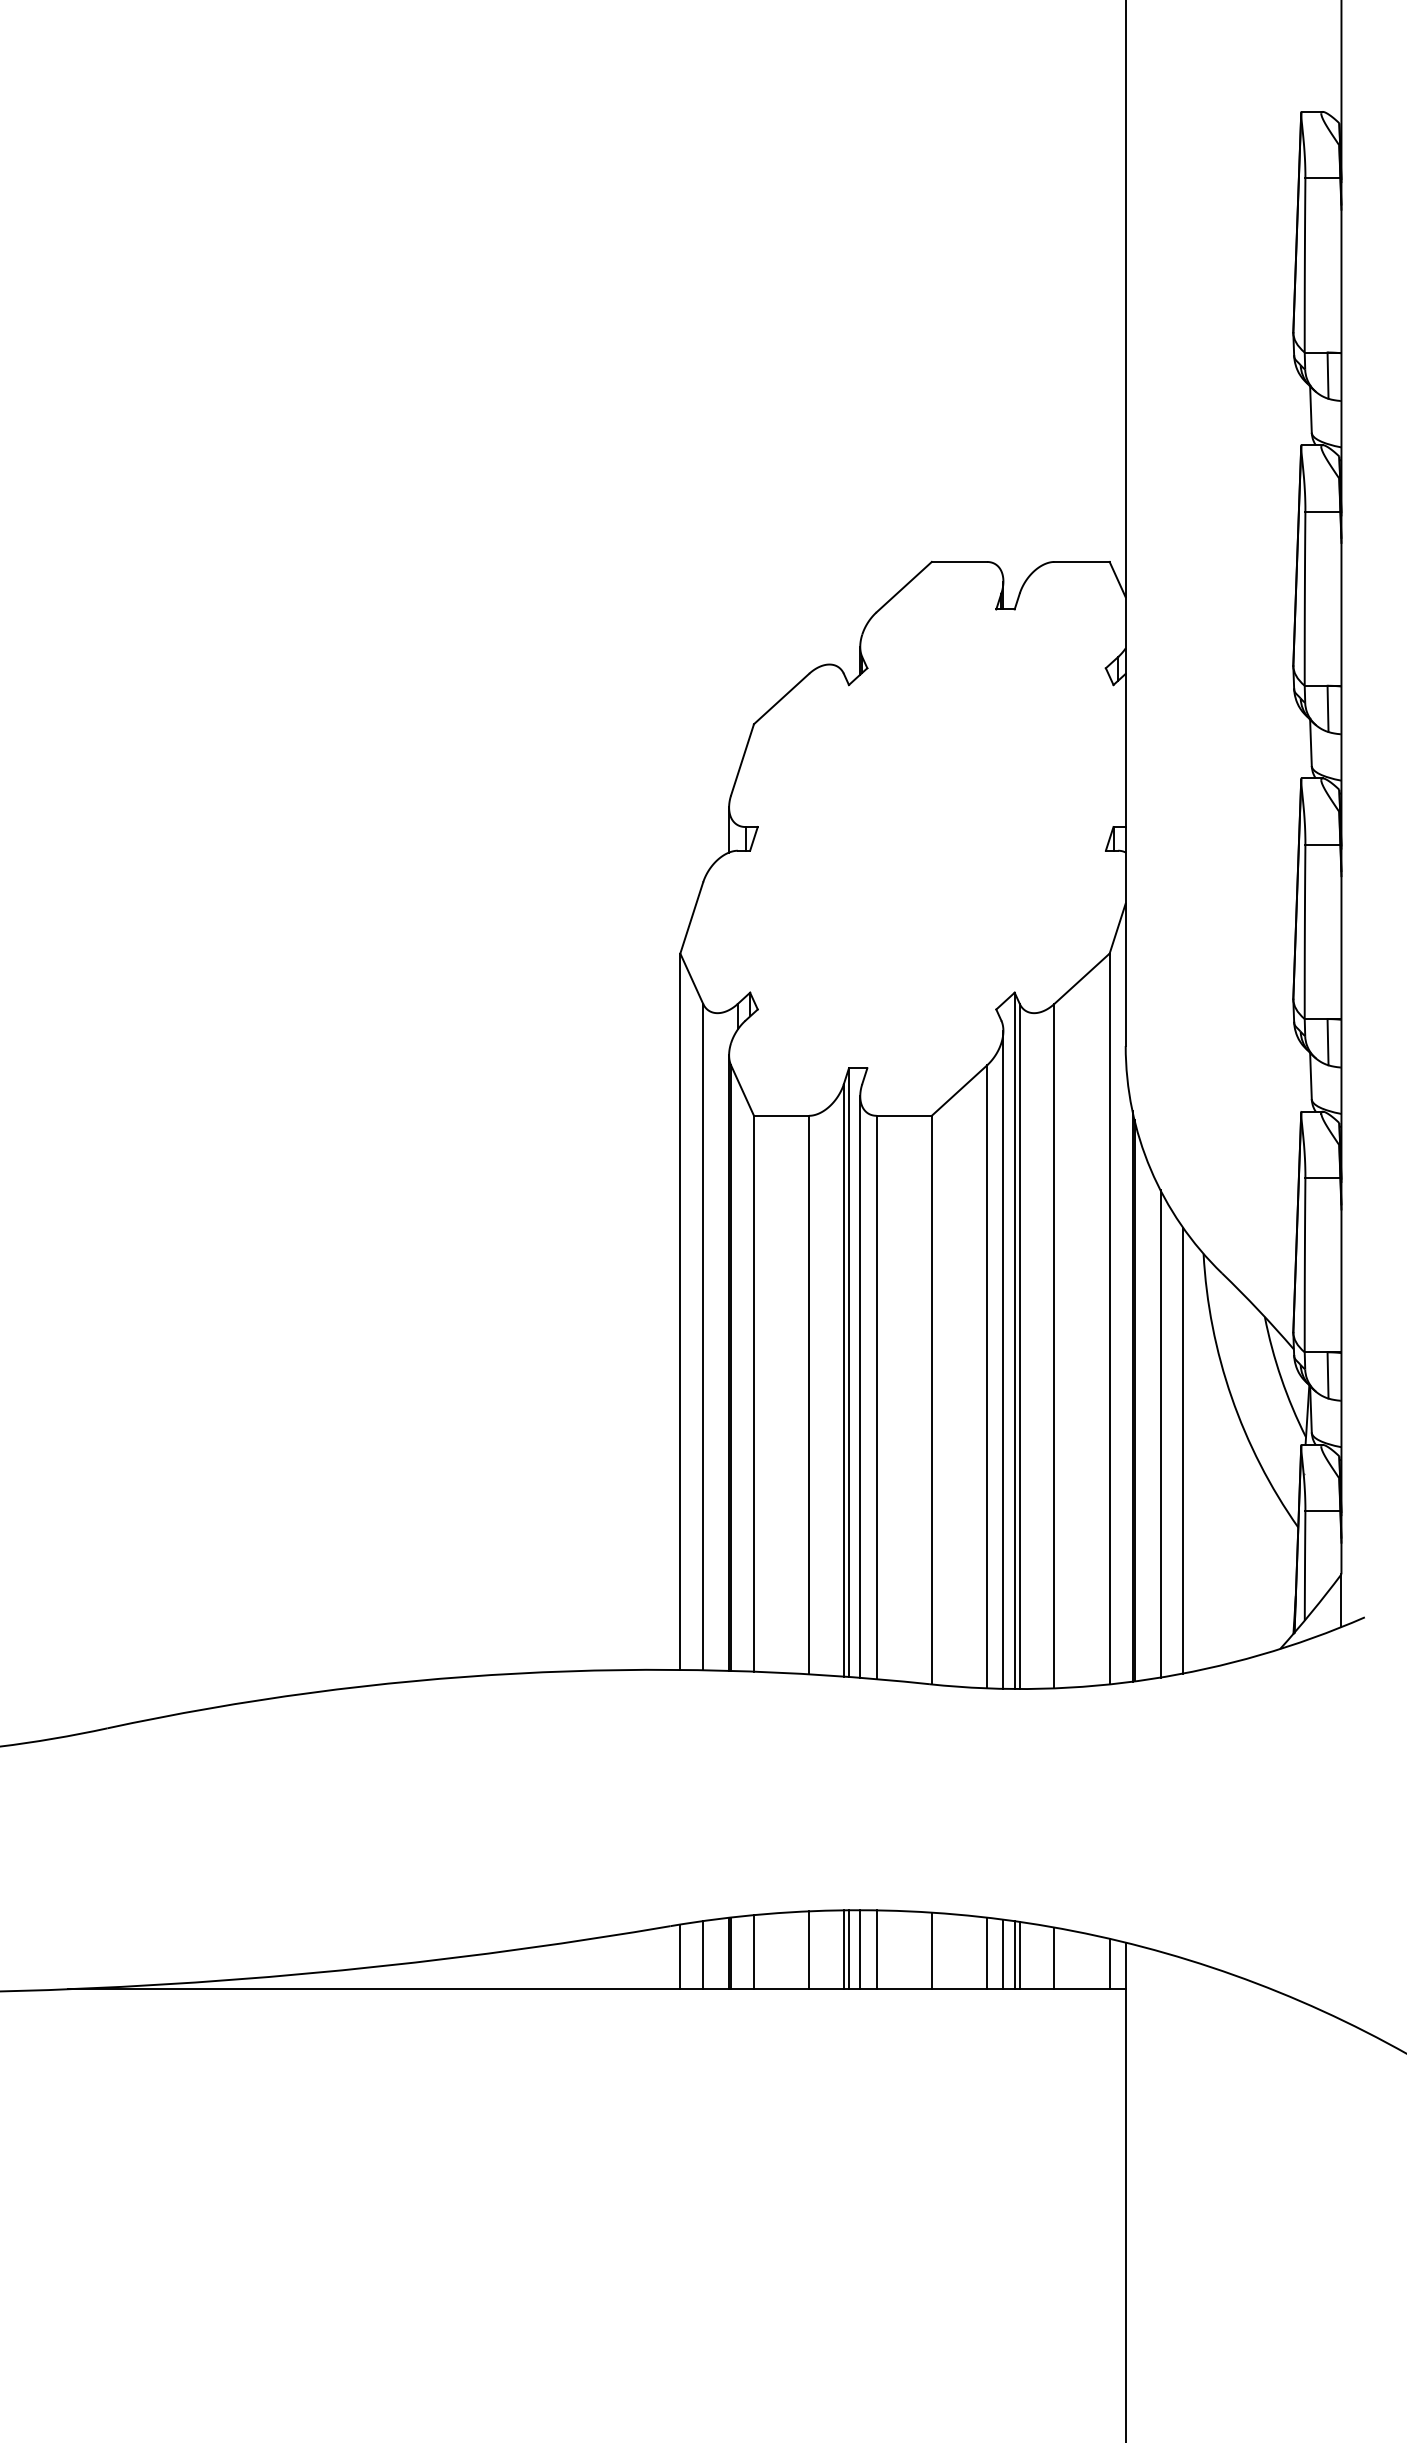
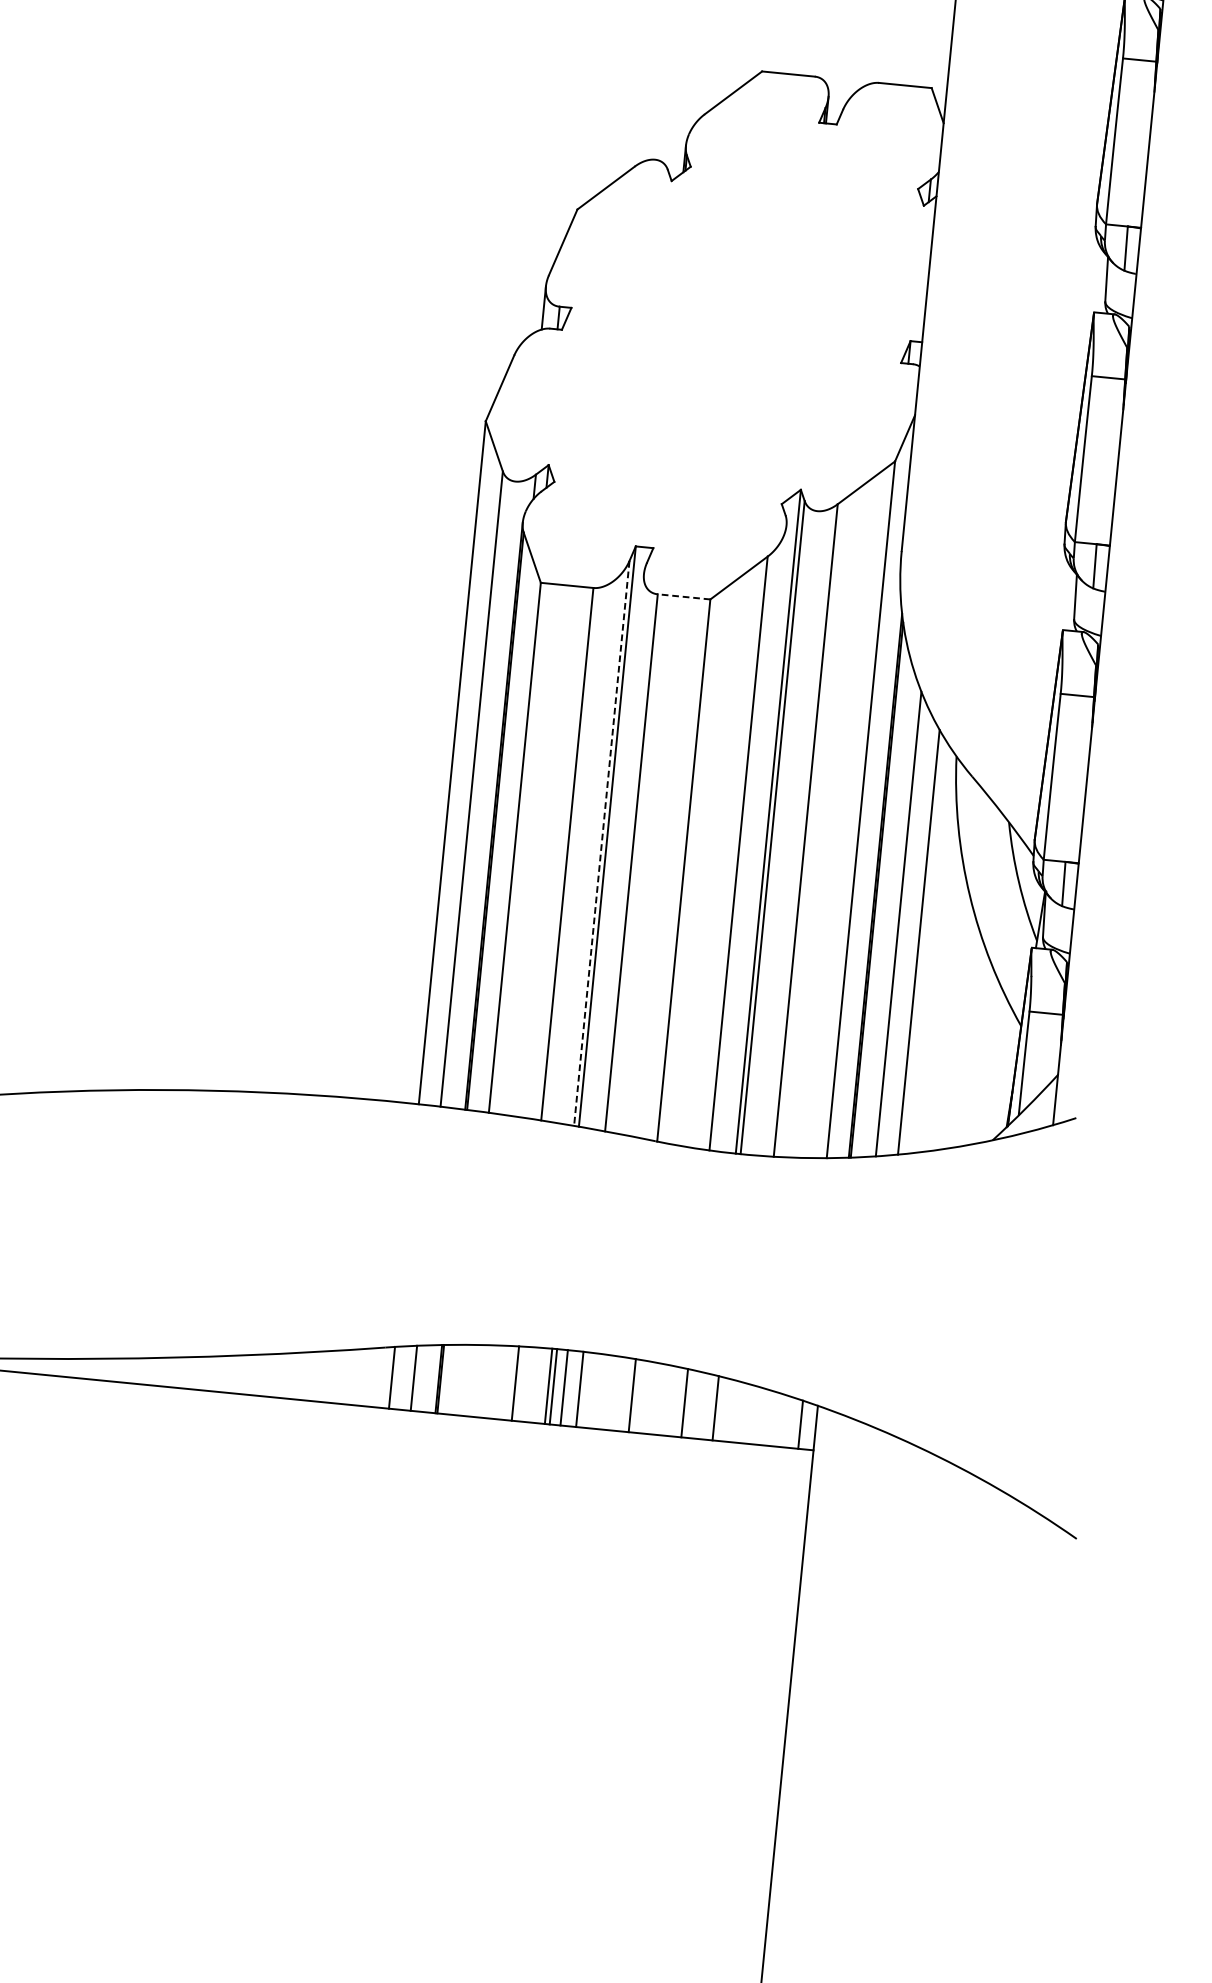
line: (904, 1115) -> (684, 596), solid -> dashed
line: (1003, 1359) -> (755, 838), removed
line: (843, 1380) -> (601, 843), solid -> dashed
line: (860, 1386) -> (617, 850), removed
line: (754, 1952) -> (463, 1380), removed
line: (1003, 1954) -> (700, 1405), removed
line: (1014, 1955) -> (710, 1407), removed
line: (1054, 1958) -> (748, 1414), removed

